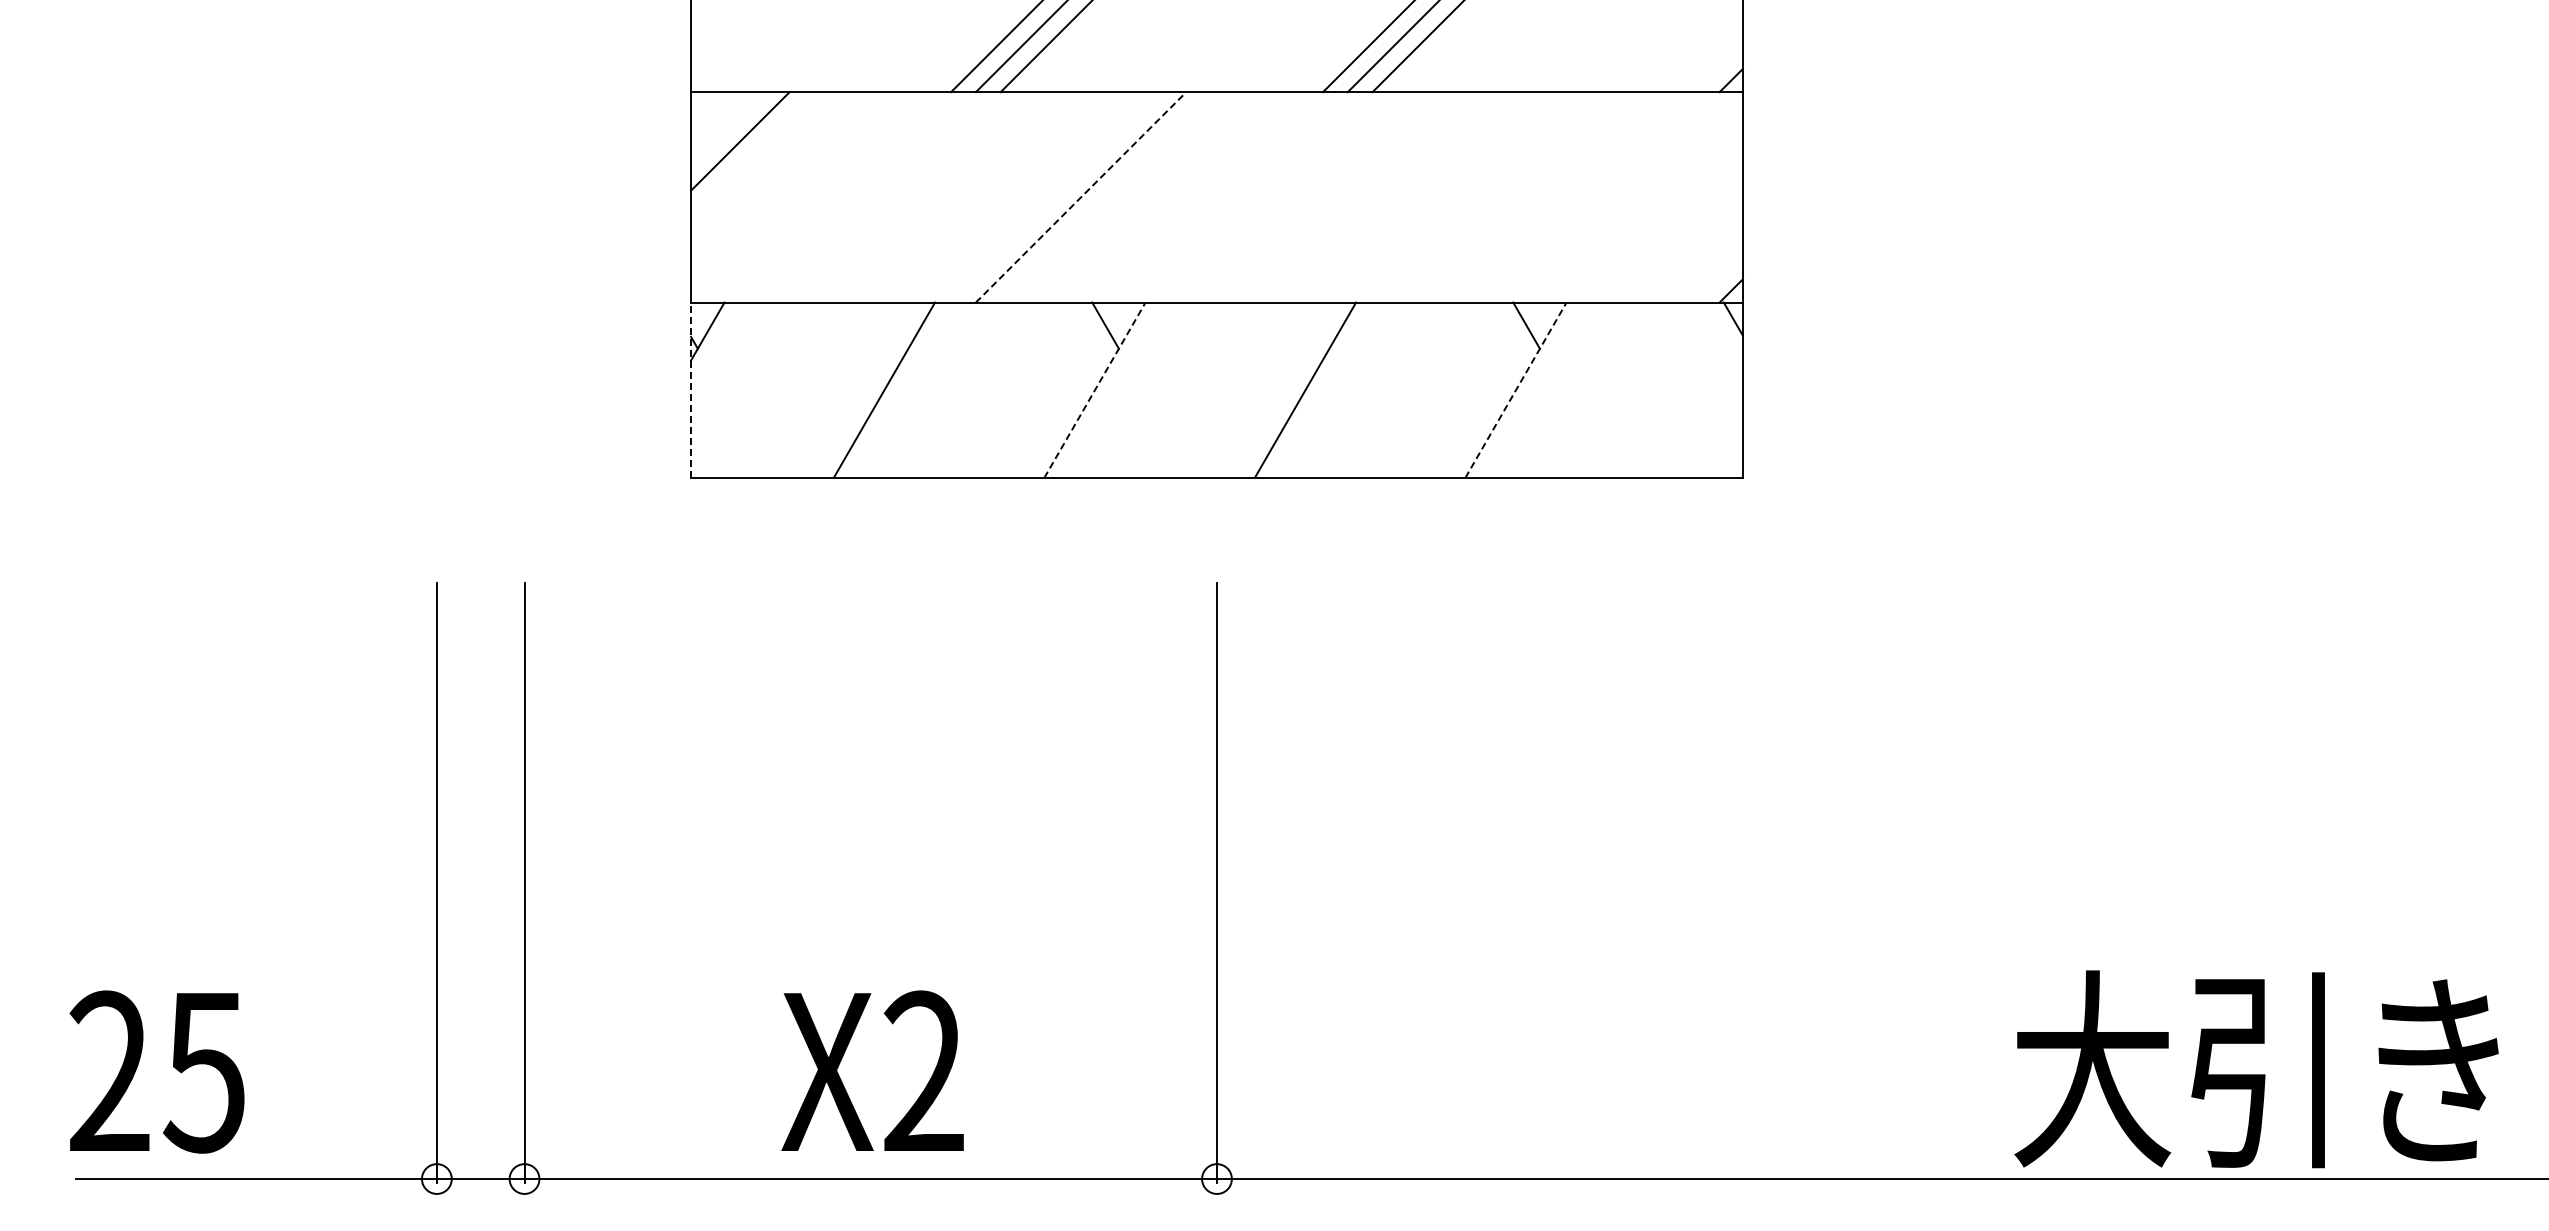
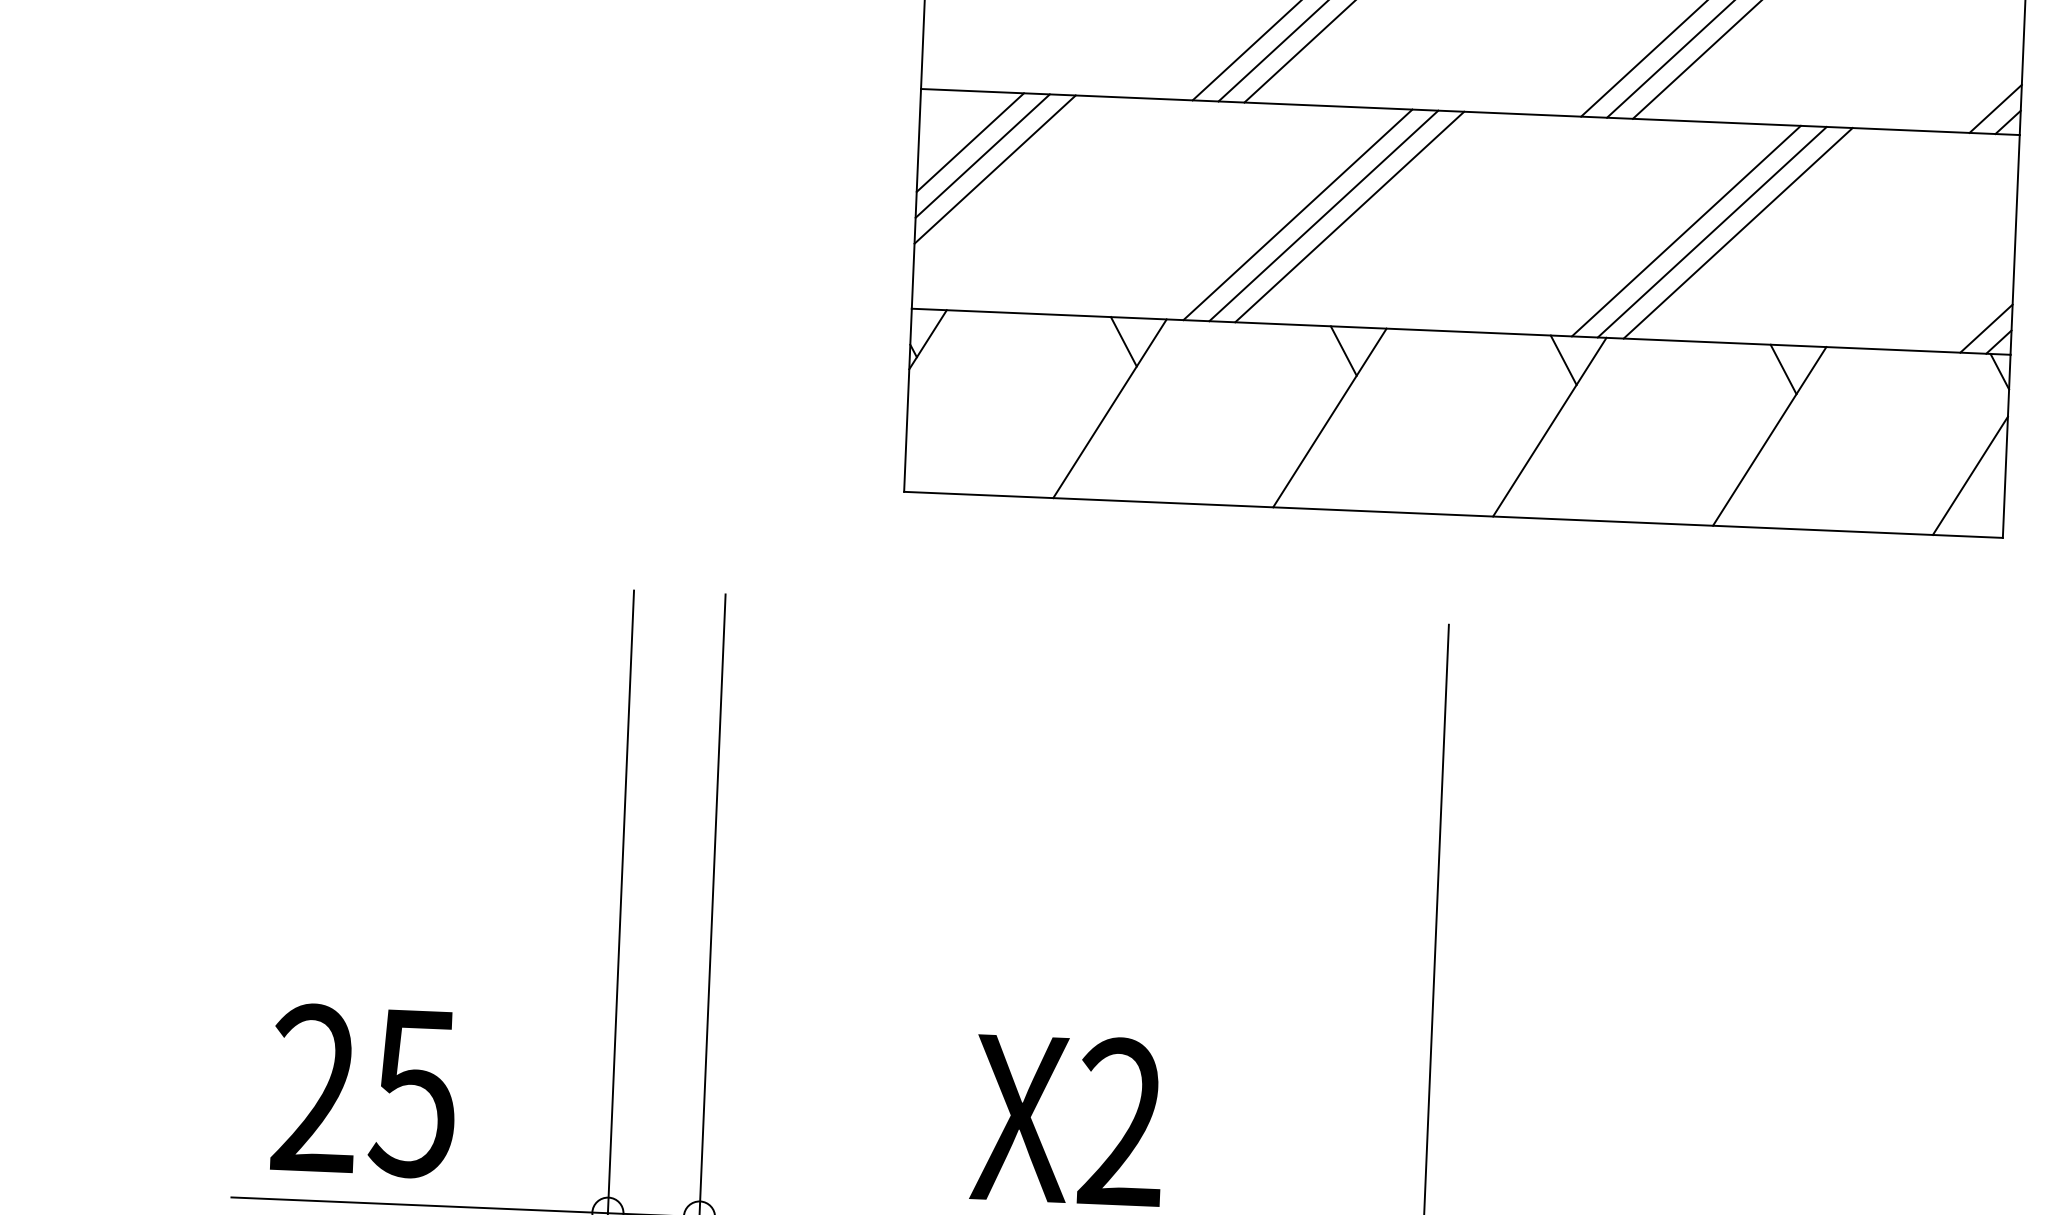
line: (1718, 68) -> (1995, 109), added
line: (752, 153) -> (982, 155), added
line: (765, 166) -> (995, 169), added
line: (1056, 197) -> (1298, 215), added
line: (1081, 197) -> (1324, 216), dashed -> solid
line: (1105, 197) -> (1349, 217), added
line: (1428, 197) -> (1686, 231), added
line: (1452, 197) -> (1711, 232), added
line: (1477, 197) -> (1737, 233), added
line: (1718, 278) -> (1986, 328), added
line: (894, 325) -> (1123, 341), added
line: (1315, 325) -> (1563, 360), added
line: (1095, 389) -> (1330, 417), dashed -> solid
line: (1516, 389) -> (1770, 435), dashed -> solid
line: (691, 390) -> (908, 400), dashed -> solid
line: (1708, 419) -> (1969, 475), added
text: (156, 1071) -> (363, 1090), moved

